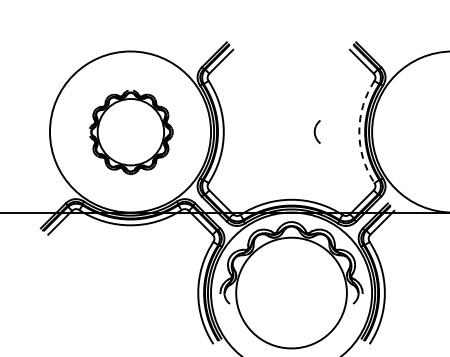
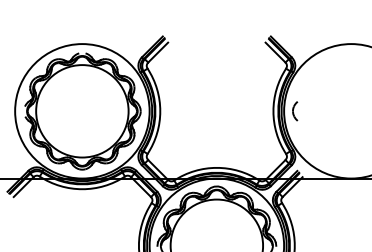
part: (316, 131) -> (294, 110), moved
part: (131, 132) -> (83, 111), size x1.67
arc: (359, 132) -> (273, 111), dashed -> solid

